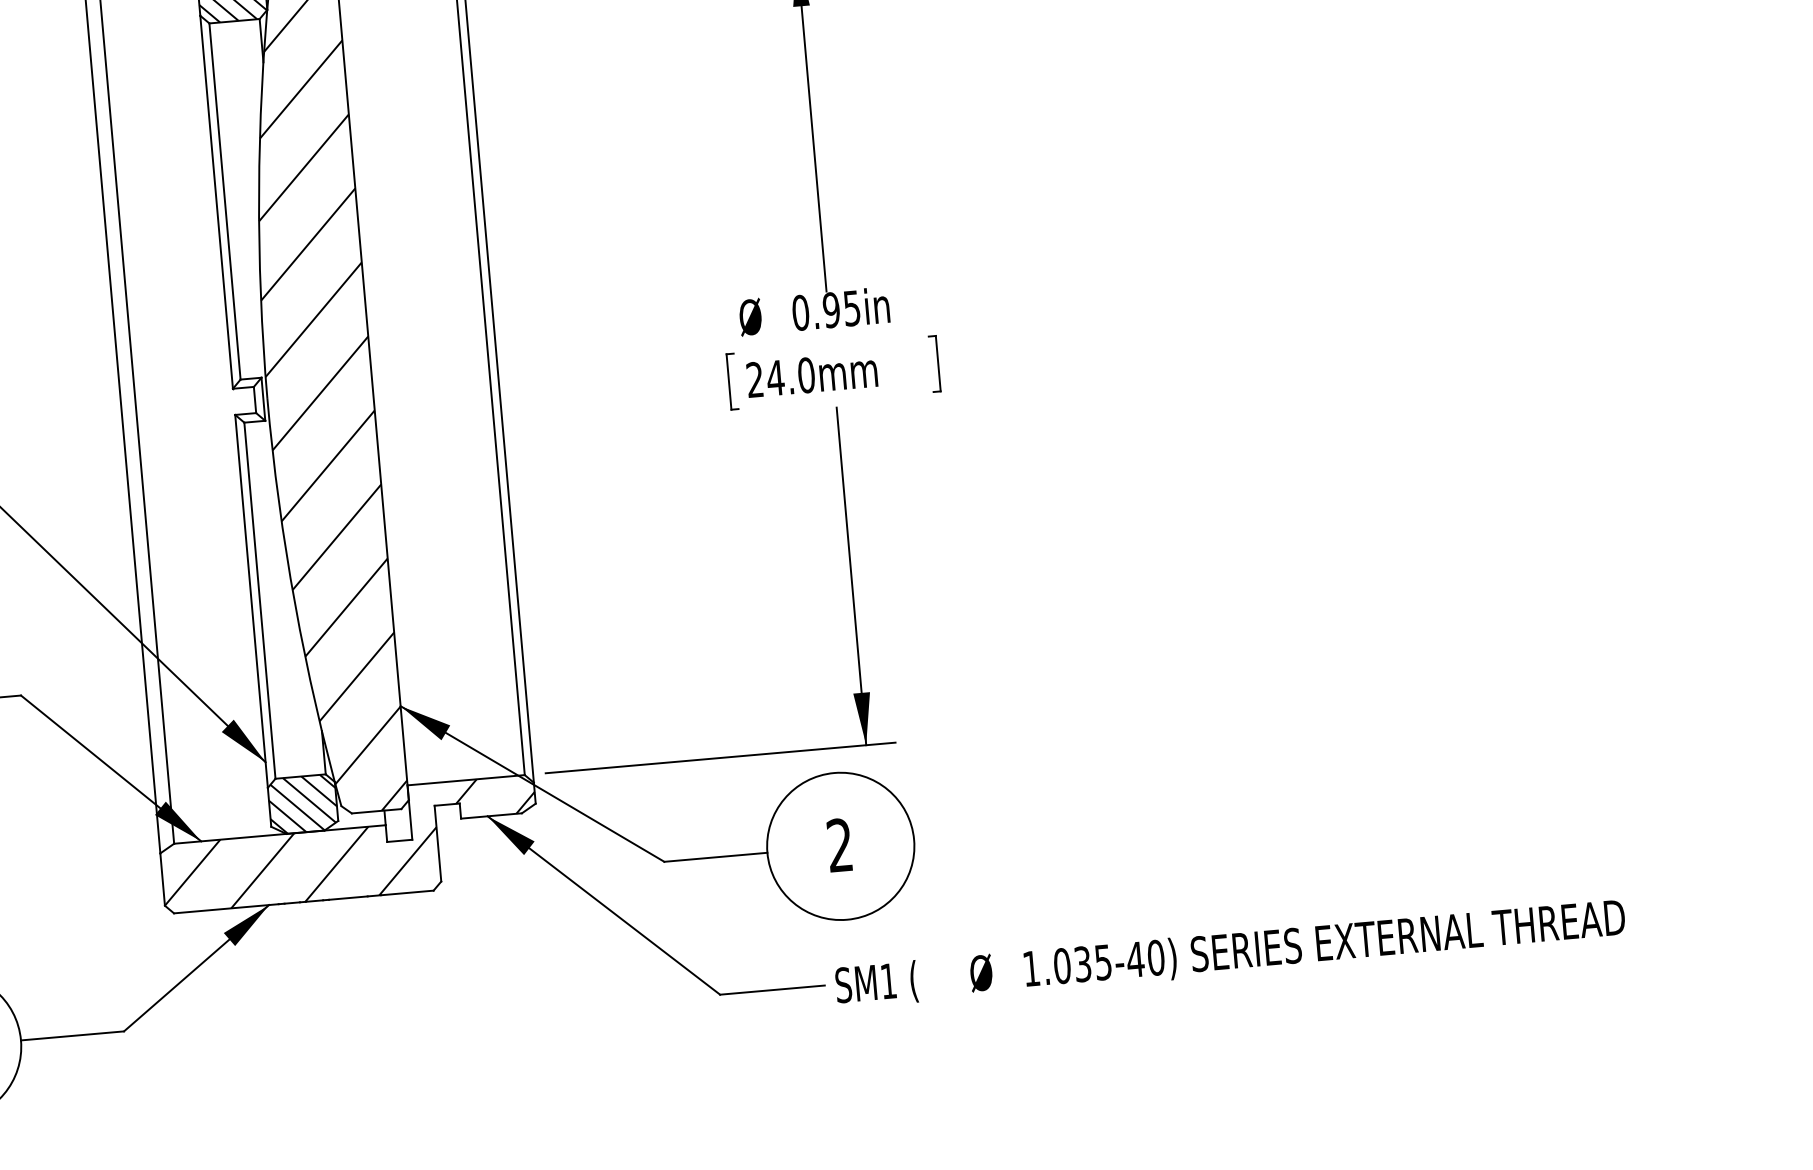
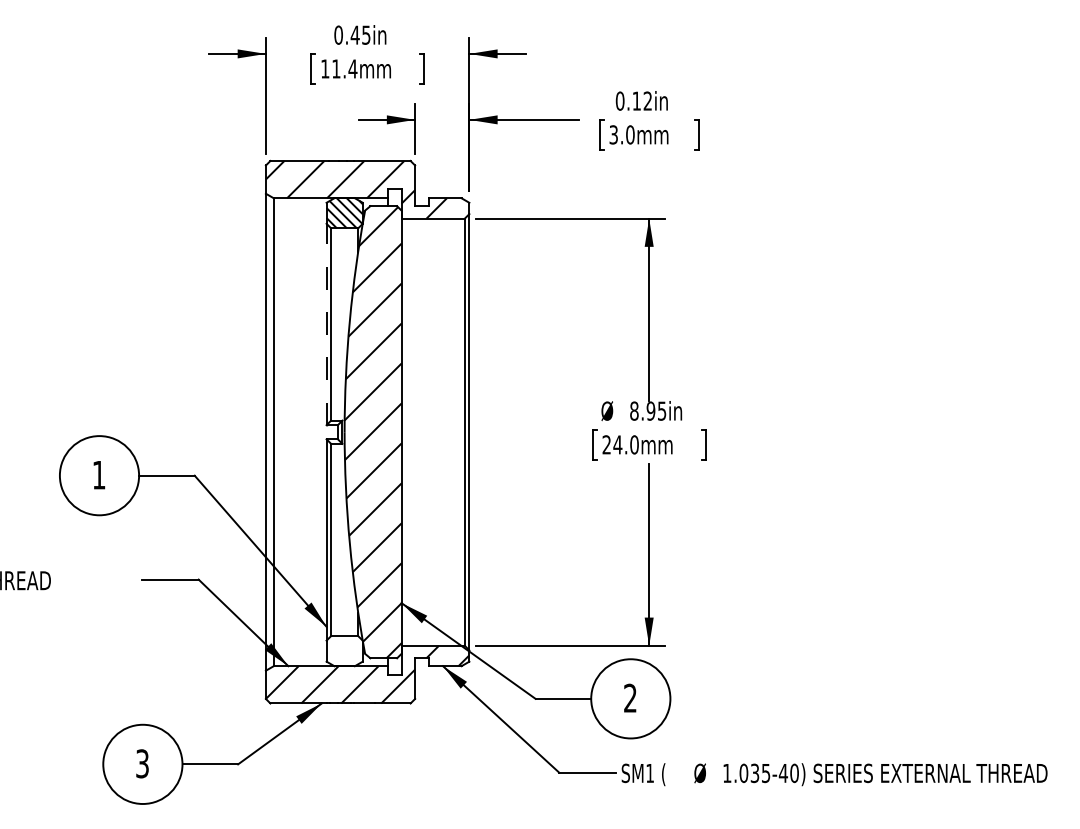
line: (216, 202) -> (326, 324), solid -> dashed
text: (801, 313) -> (634, 411), 0.95in -> 8.95in
hatch: (302, 805) -> (344, 651), removed

